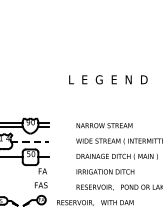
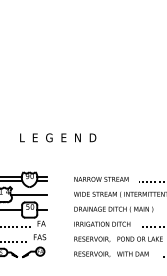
text: (108, 79) -> (58, 137), moved
line: (30, 141) -> (29, 194), dashed -> solid
text: (95, 203) -> (111, 254), moved

